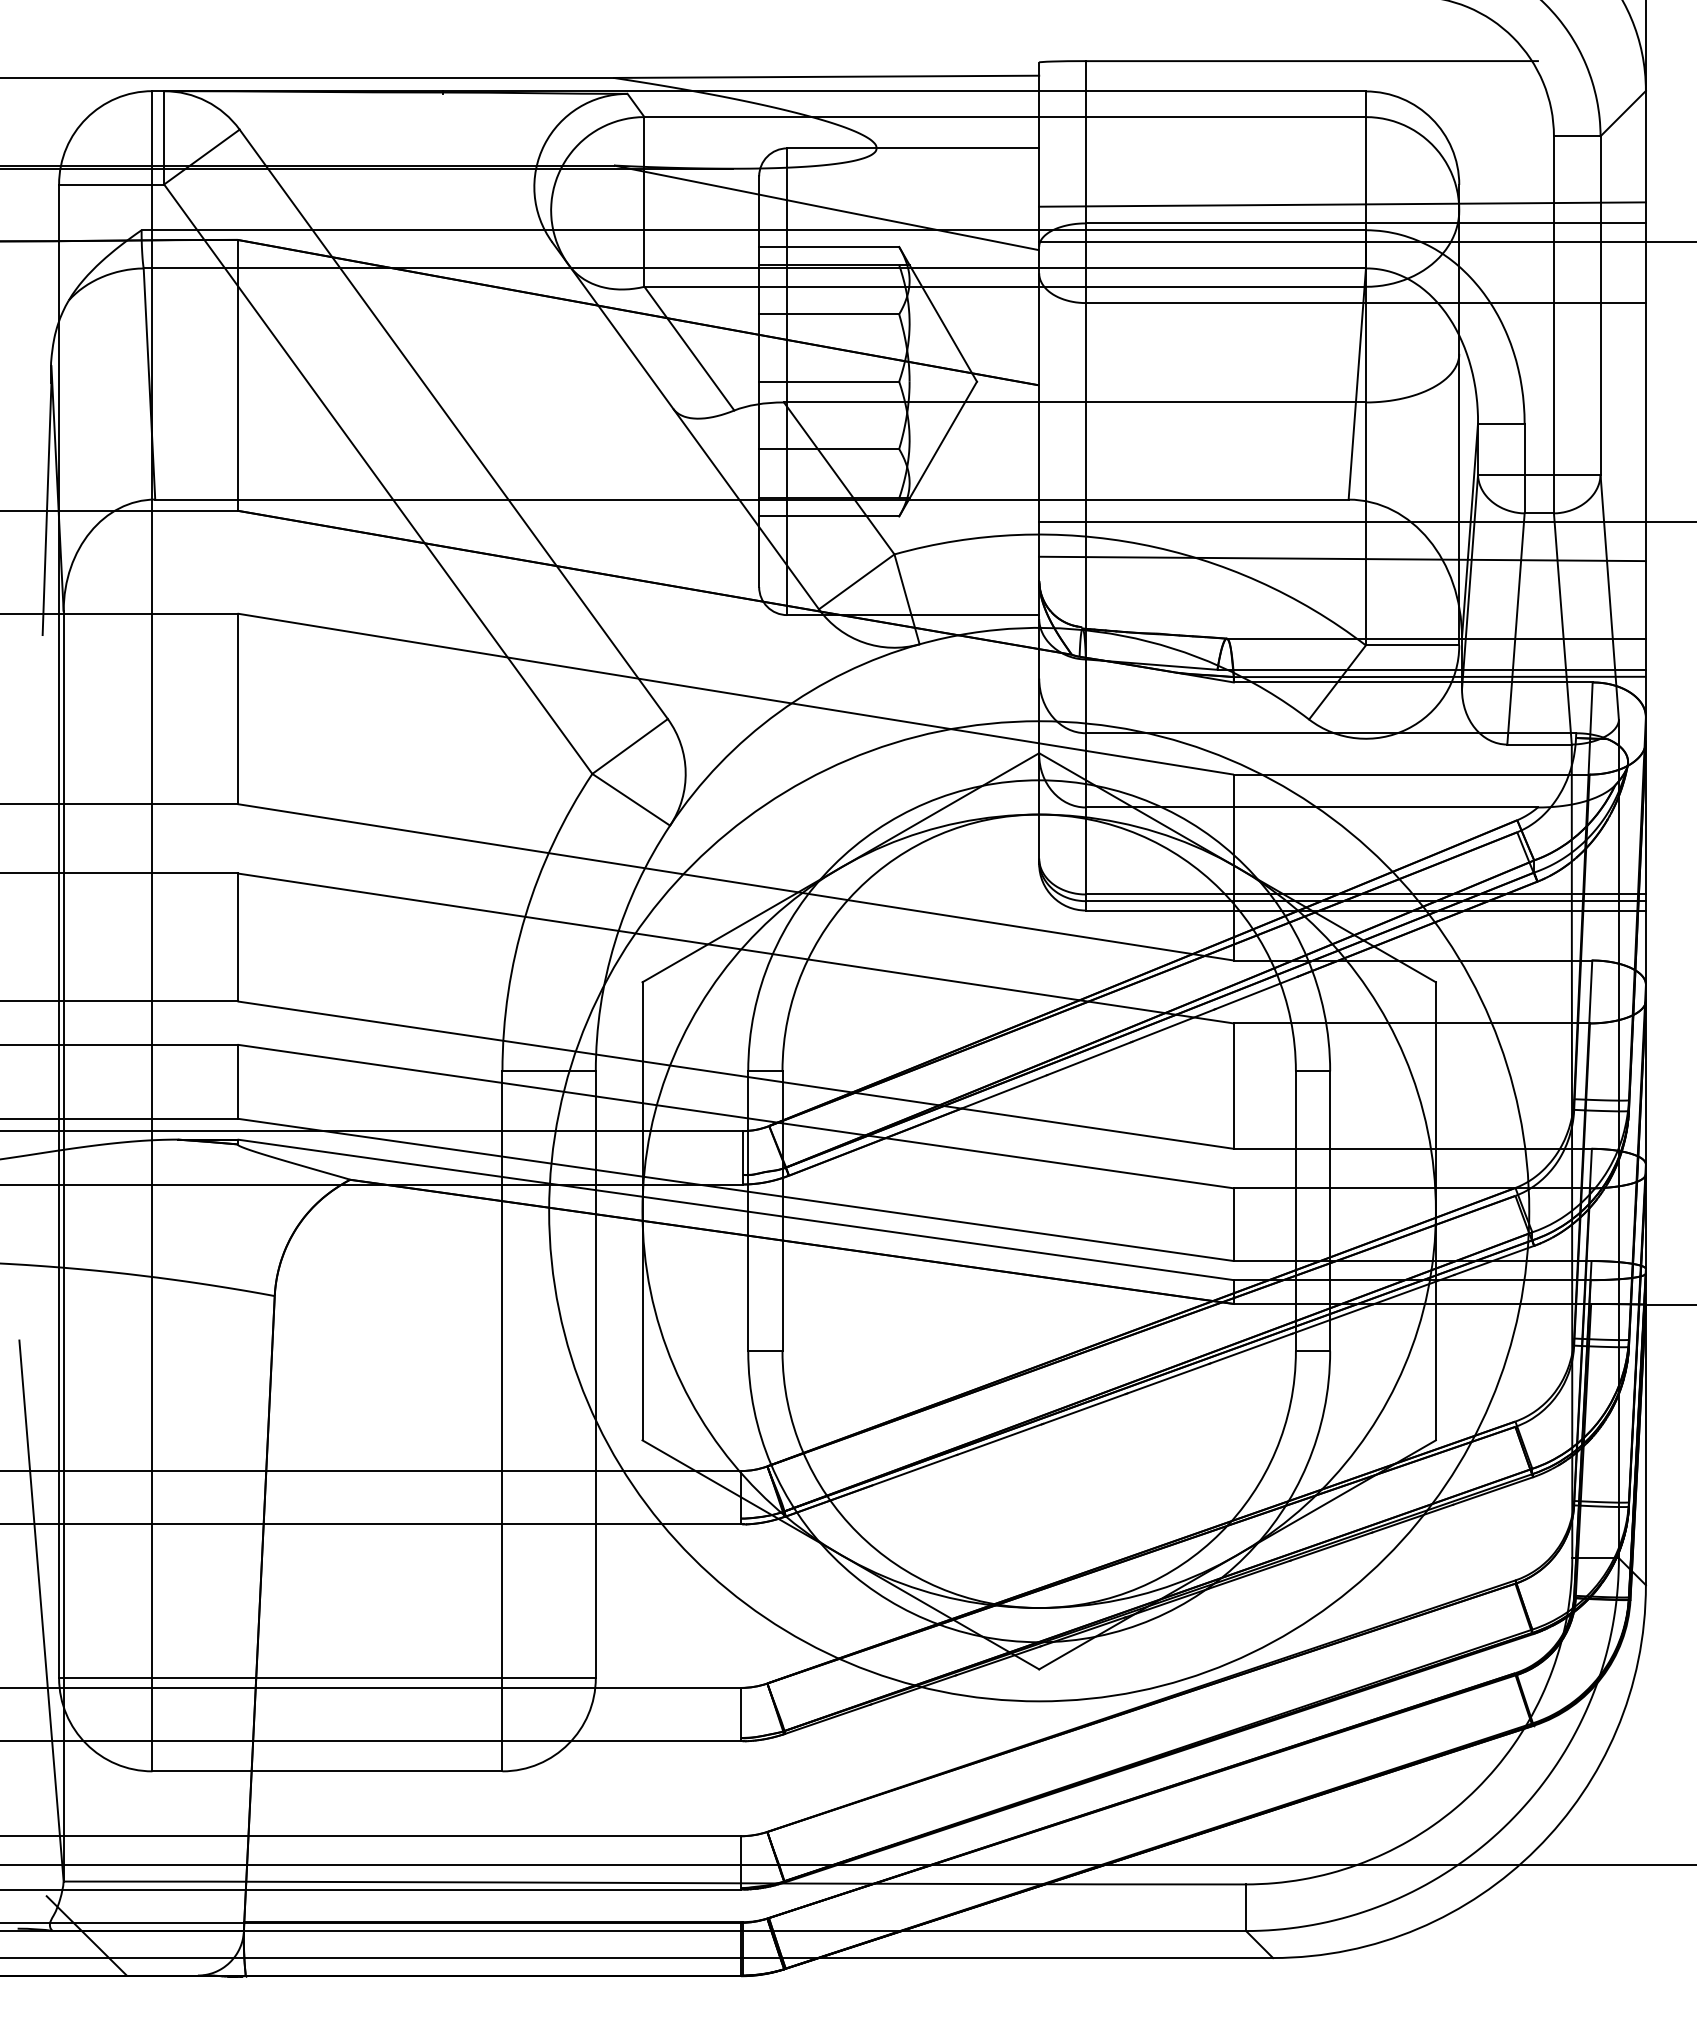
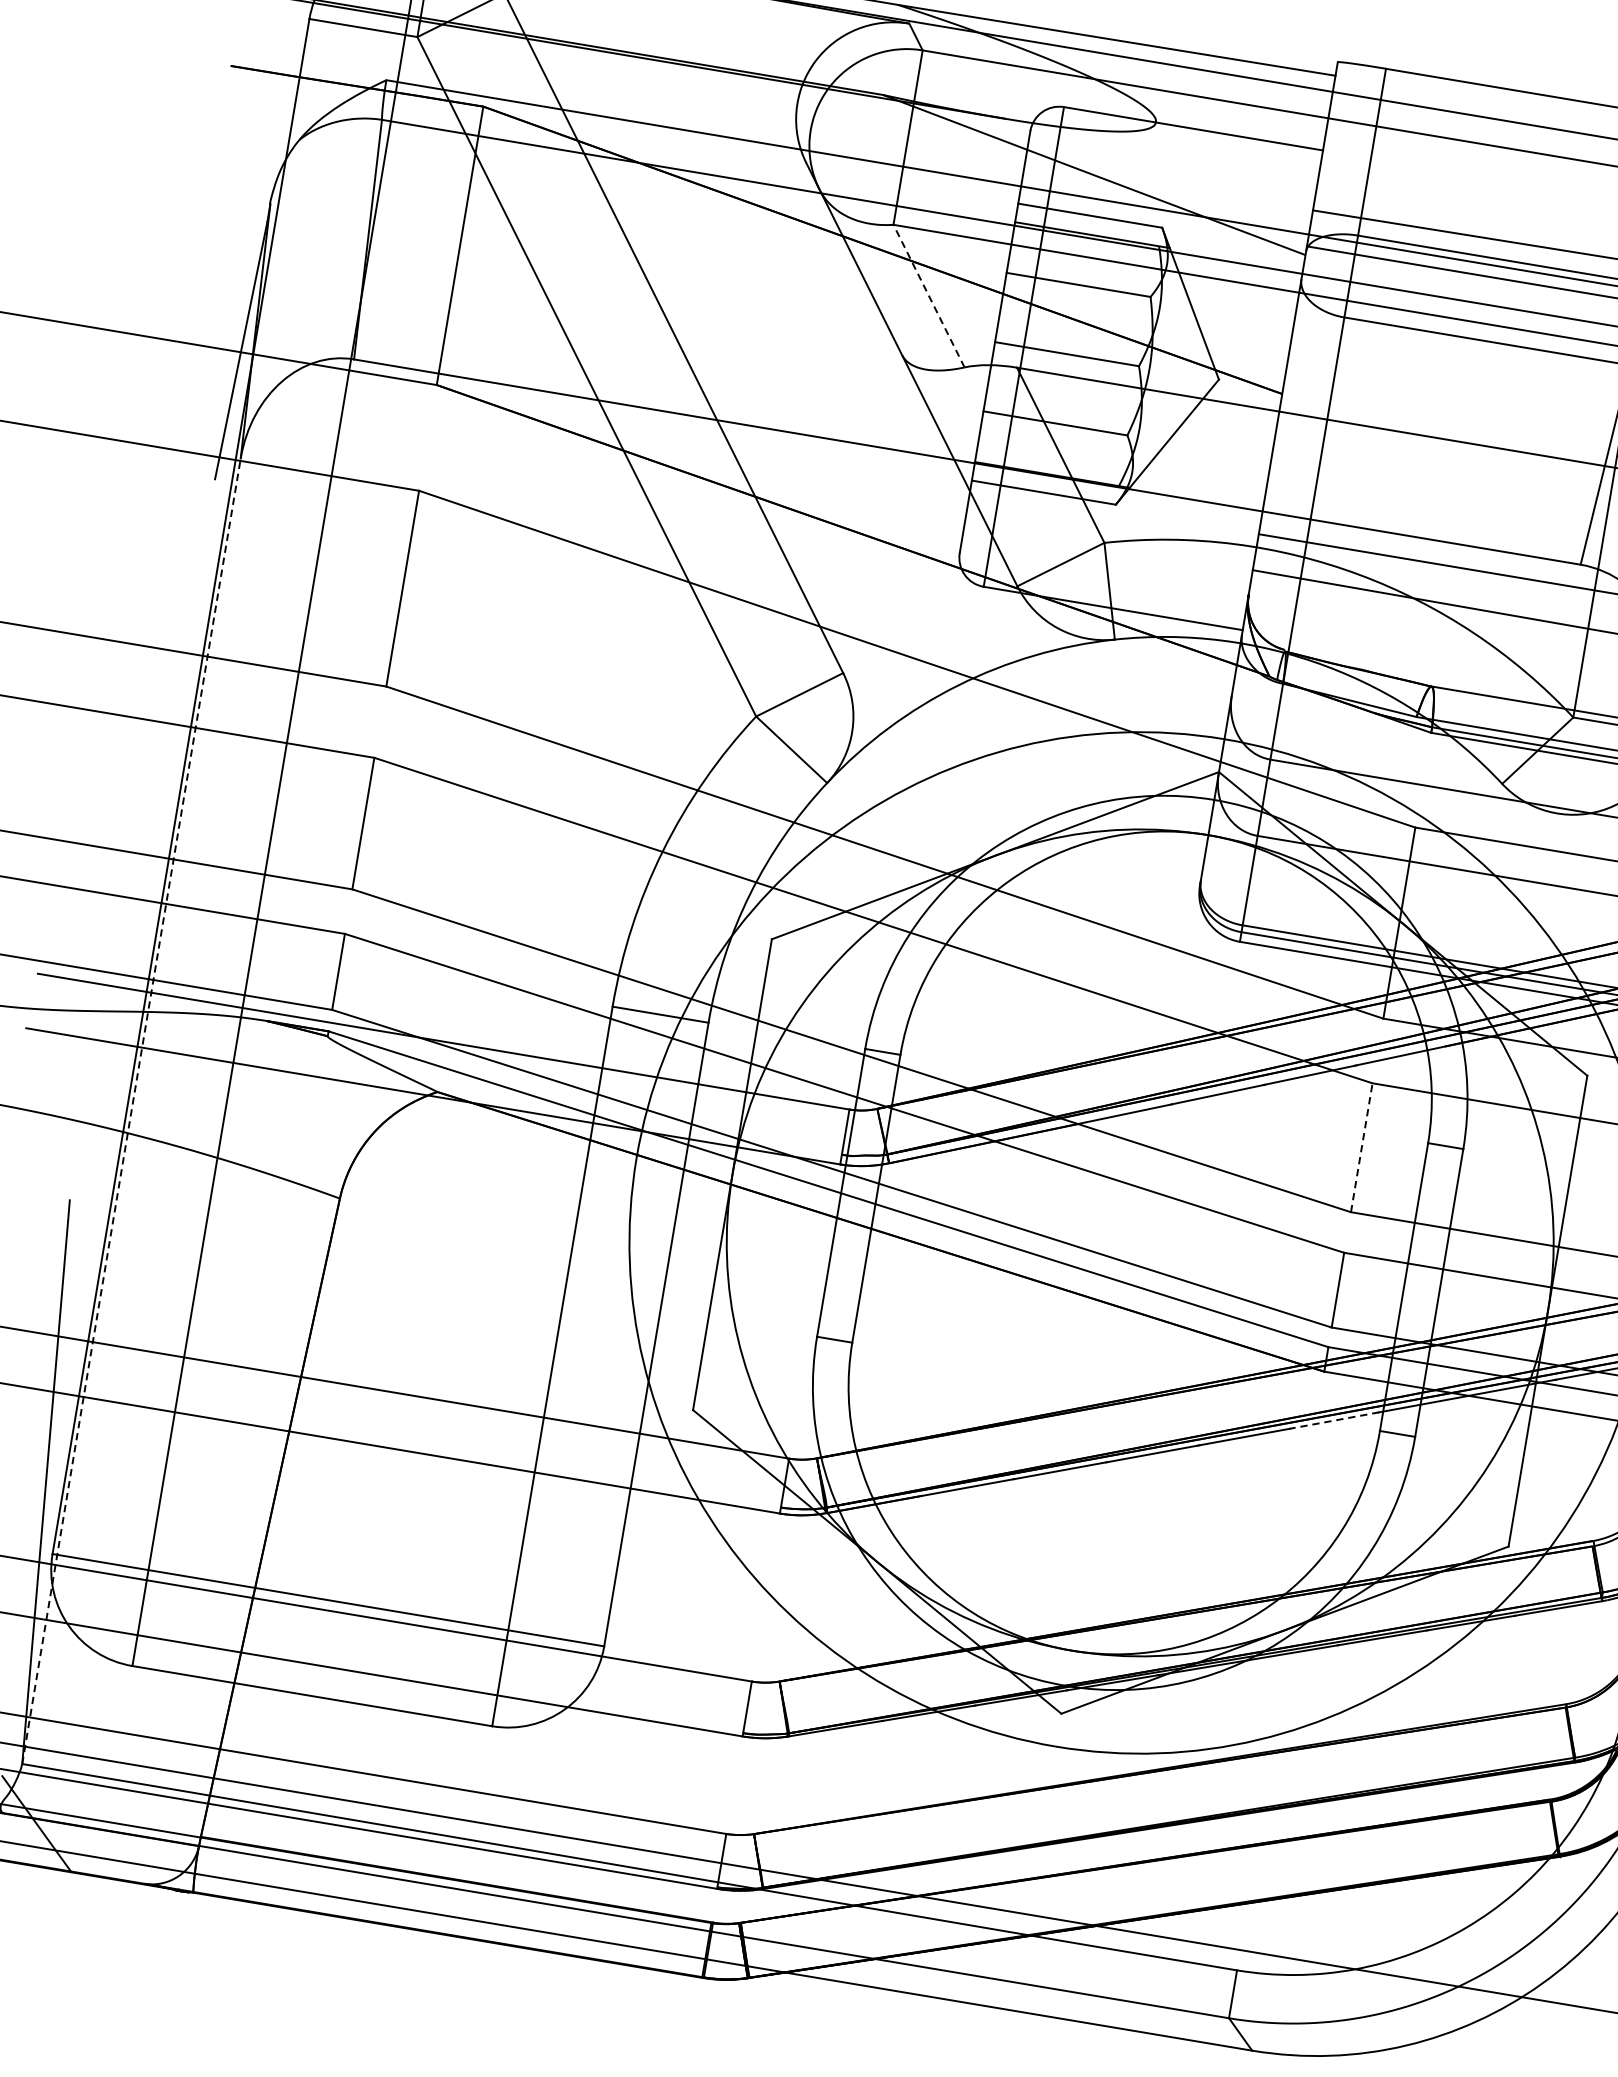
line: (689, 348) -> (929, 295), solid -> dashed
line: (1233, 1086) -> (1361, 1148), solid -> dashed
line: (63, 1245) -> (131, 1110), solid -> dashed
line: (1250, 1348) -> (1333, 1420), solid -> dashed

